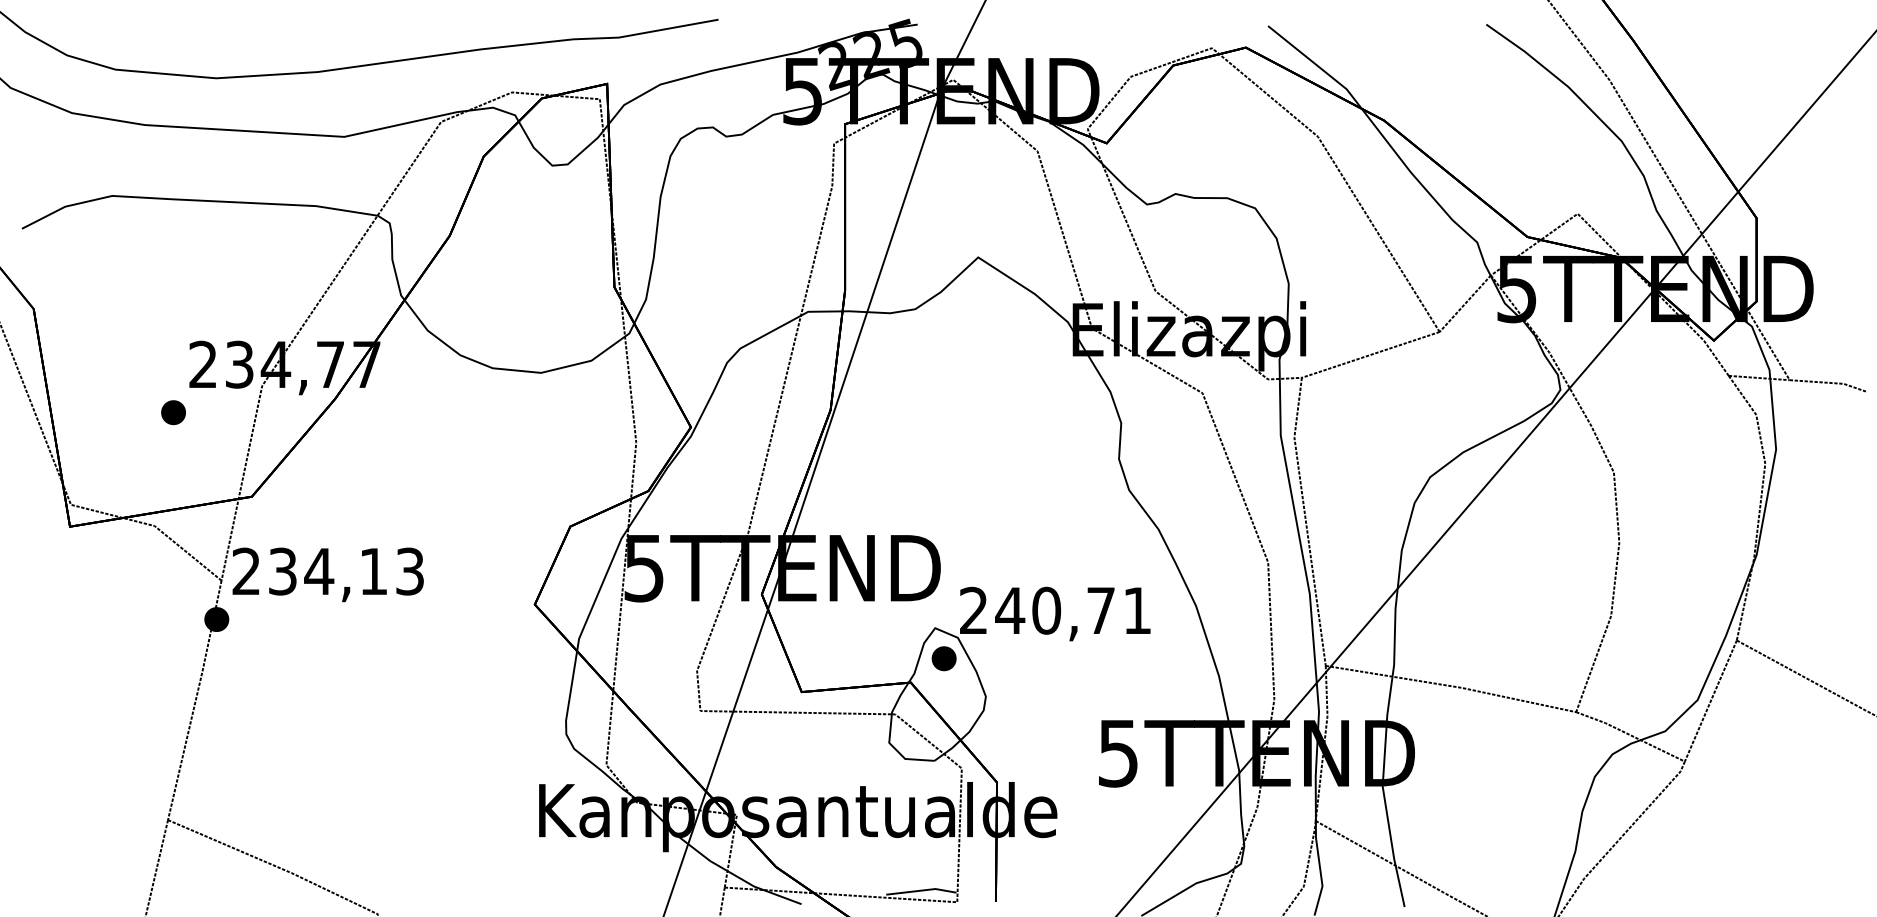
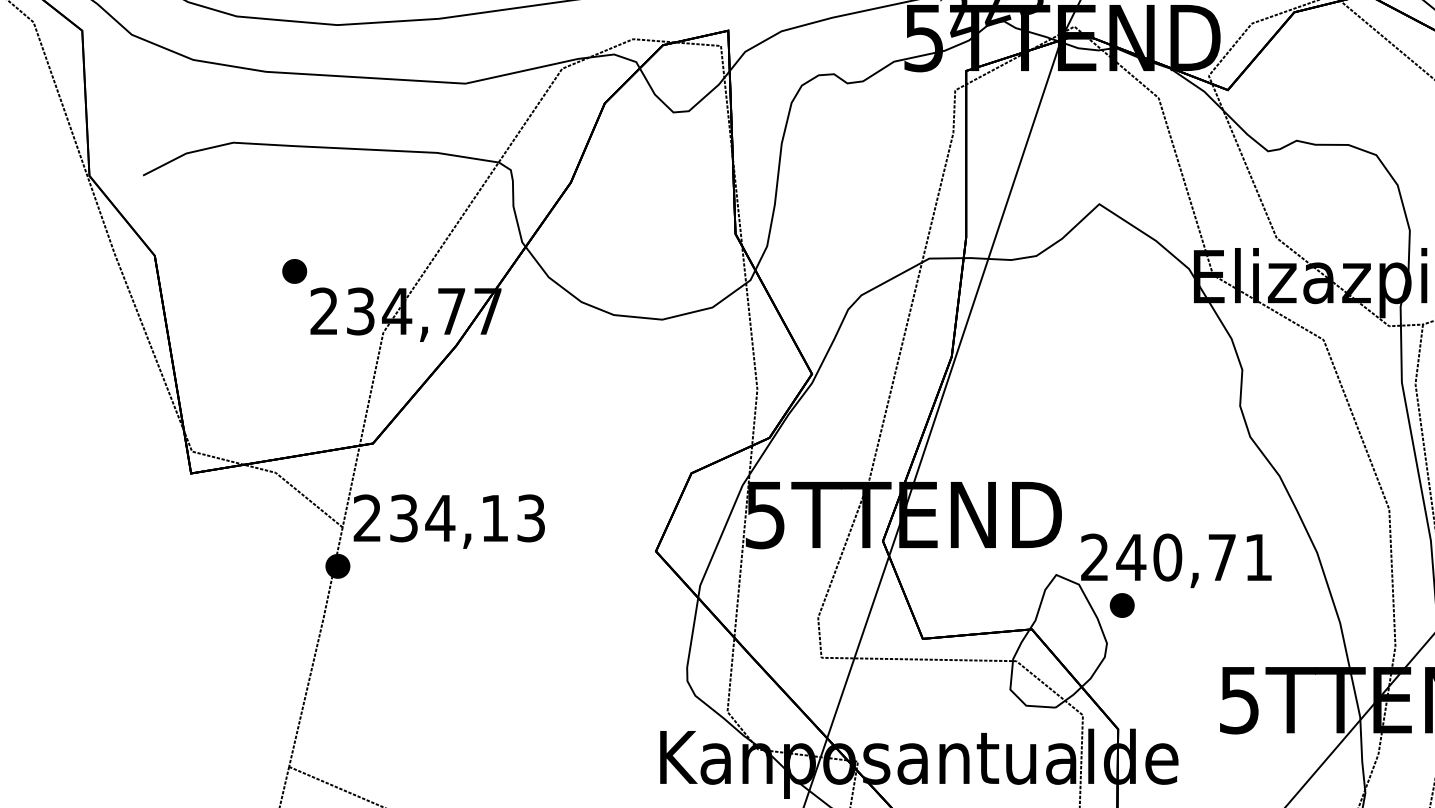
part: (173, 412) -> (294, 271), moved
part: (943, 658) -> (1121, 605), moved

